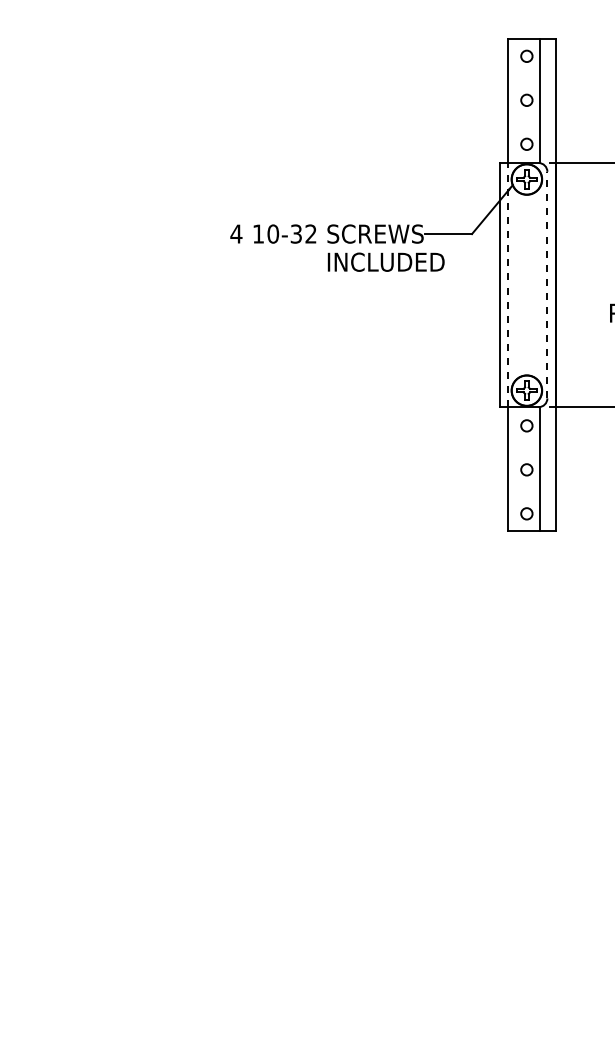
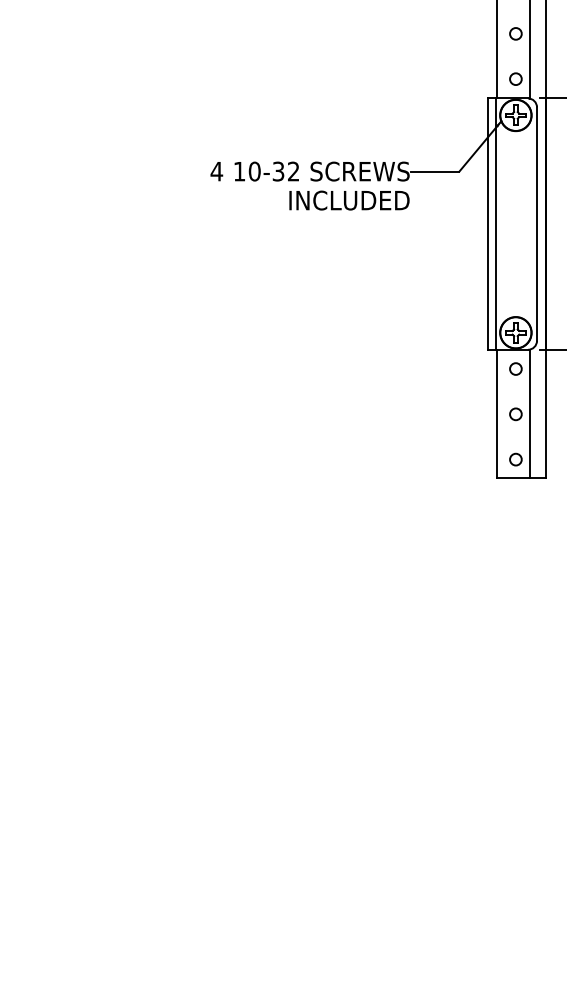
text: (385, 261) -> (348, 199), moved
line: (507, 284) -> (495, 223), dashed -> solid
line: (547, 284) -> (537, 223), dashed -> solid

